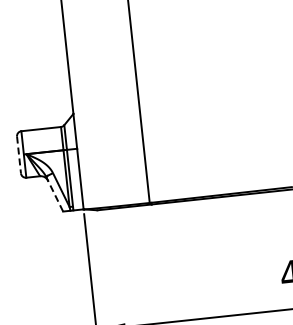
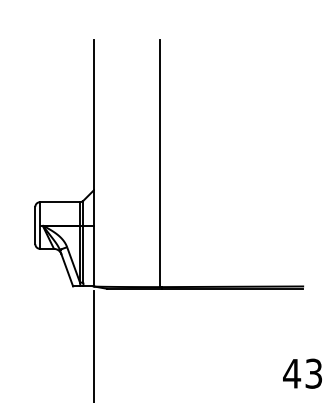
line: (19, 154) -> (35, 225), dashed -> solid
line: (55, 195) -> (67, 269), dashed -> solid

